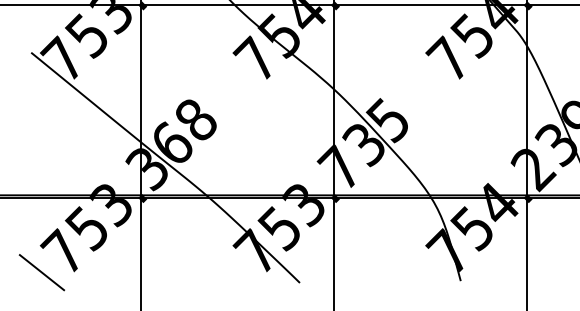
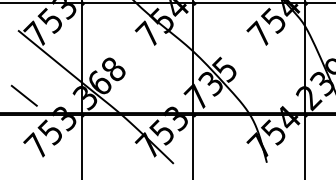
line: (40, 272) -> (23, 95), moved

